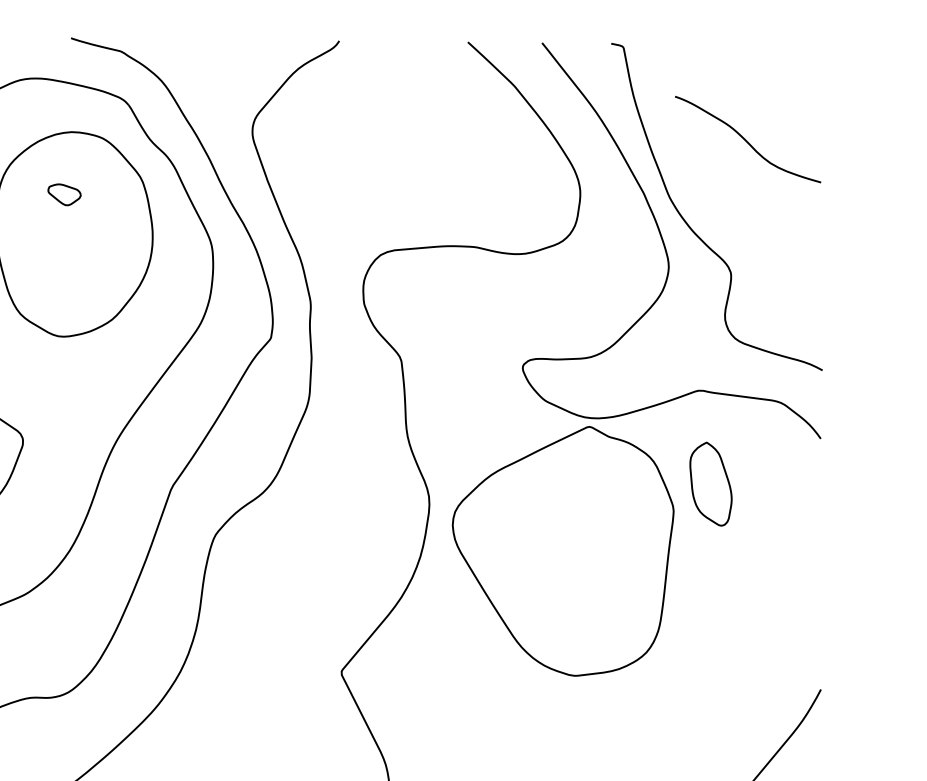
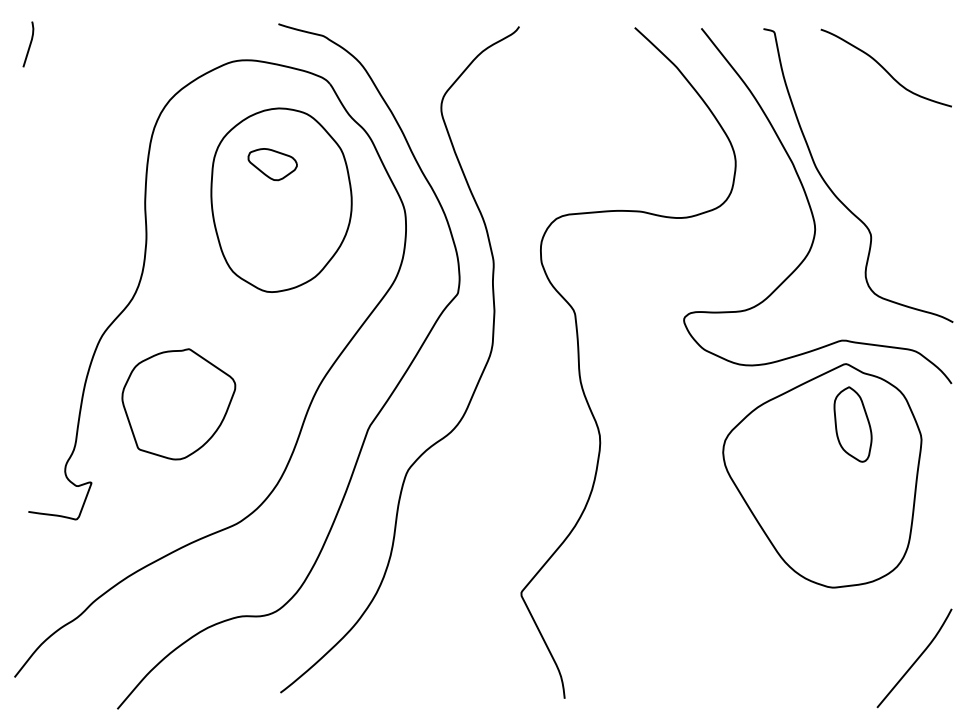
curve: (746, 138) -> (884, 67), moved
part: (64, 194) -> (272, 164), size x1.67
part: (563, 550) -> (822, 475), moved

